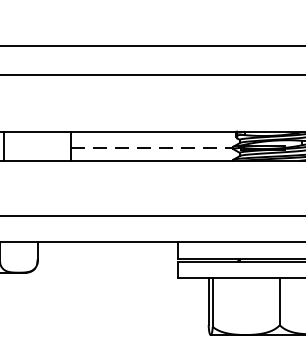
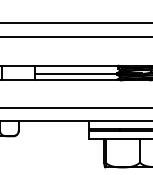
line: (153, 146) -> (76, 73), dashed -> solid

